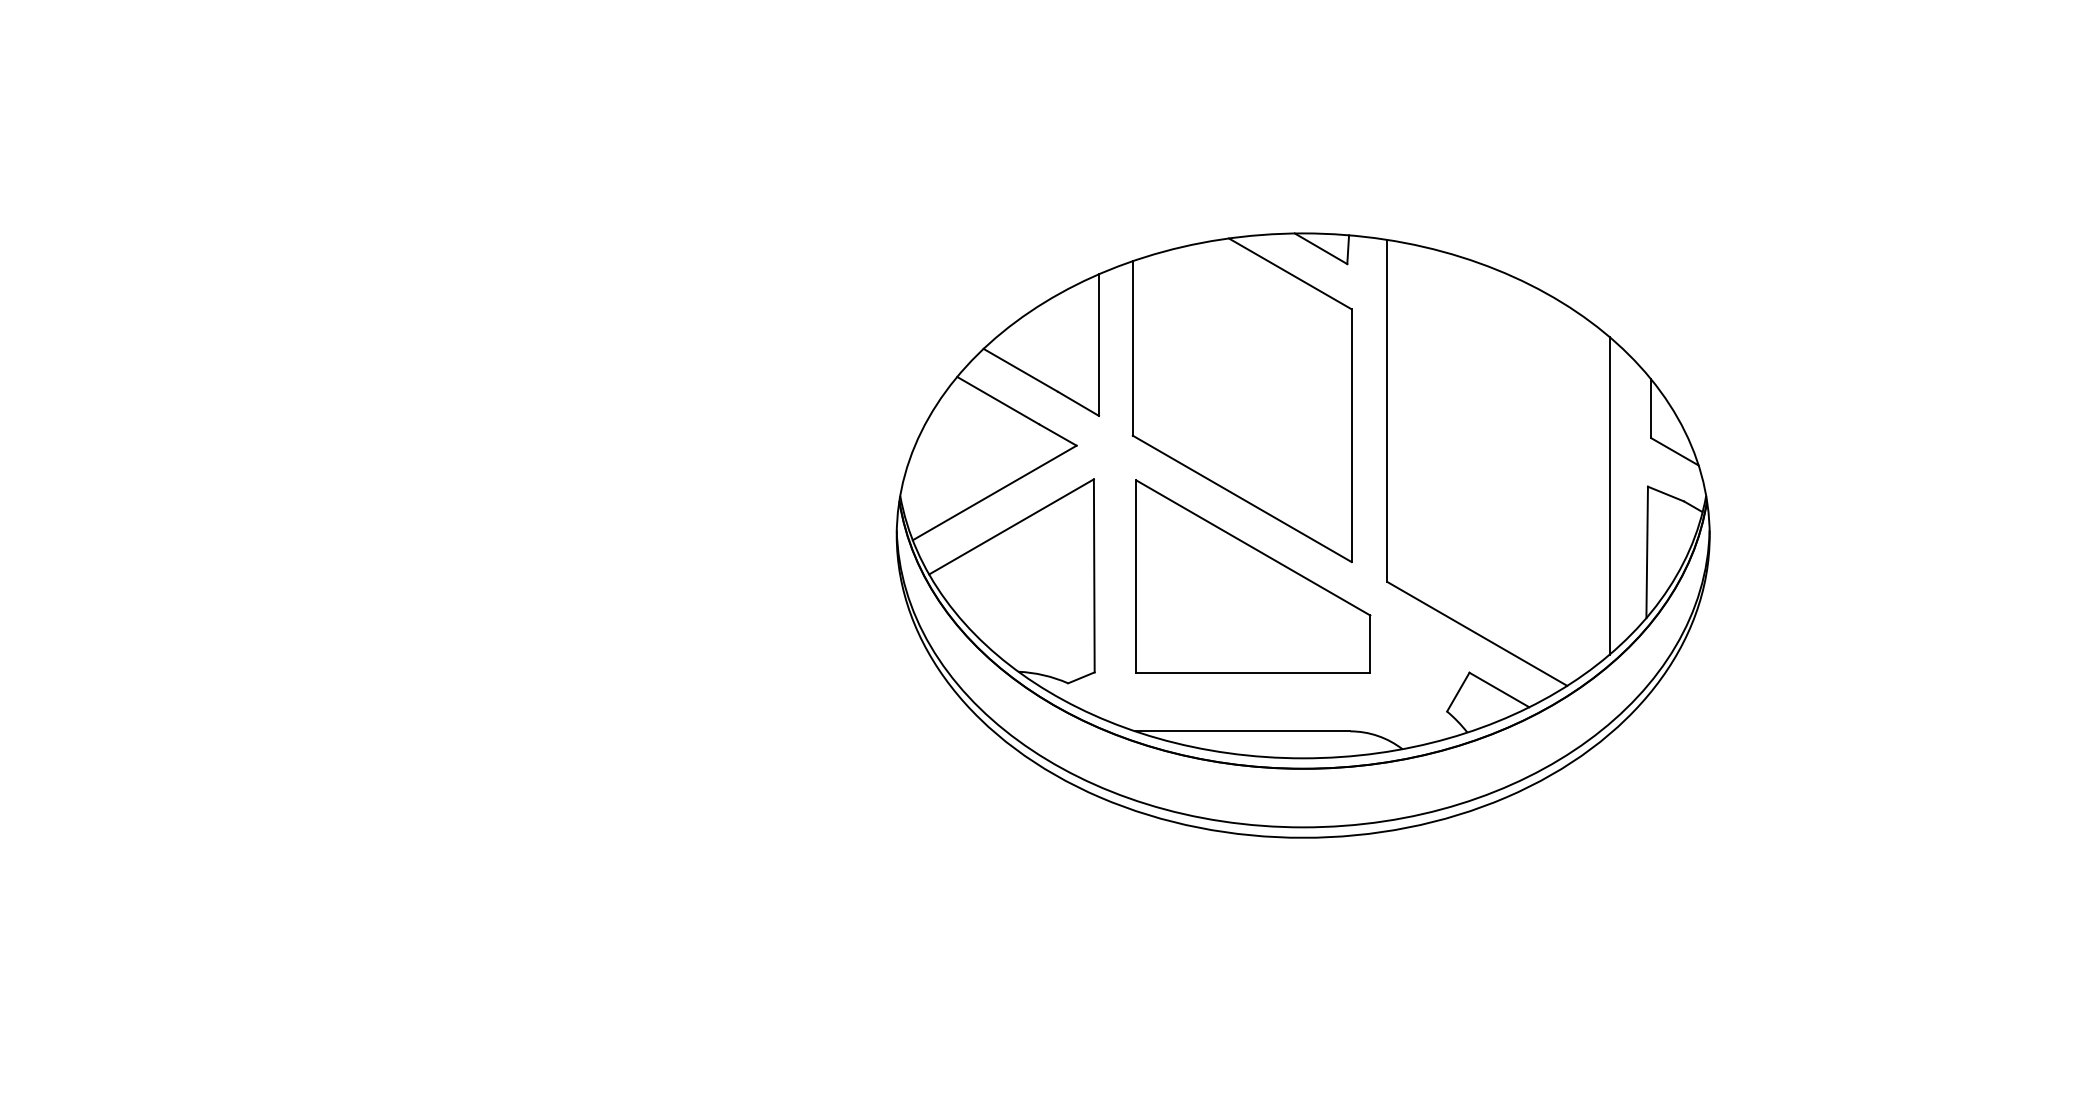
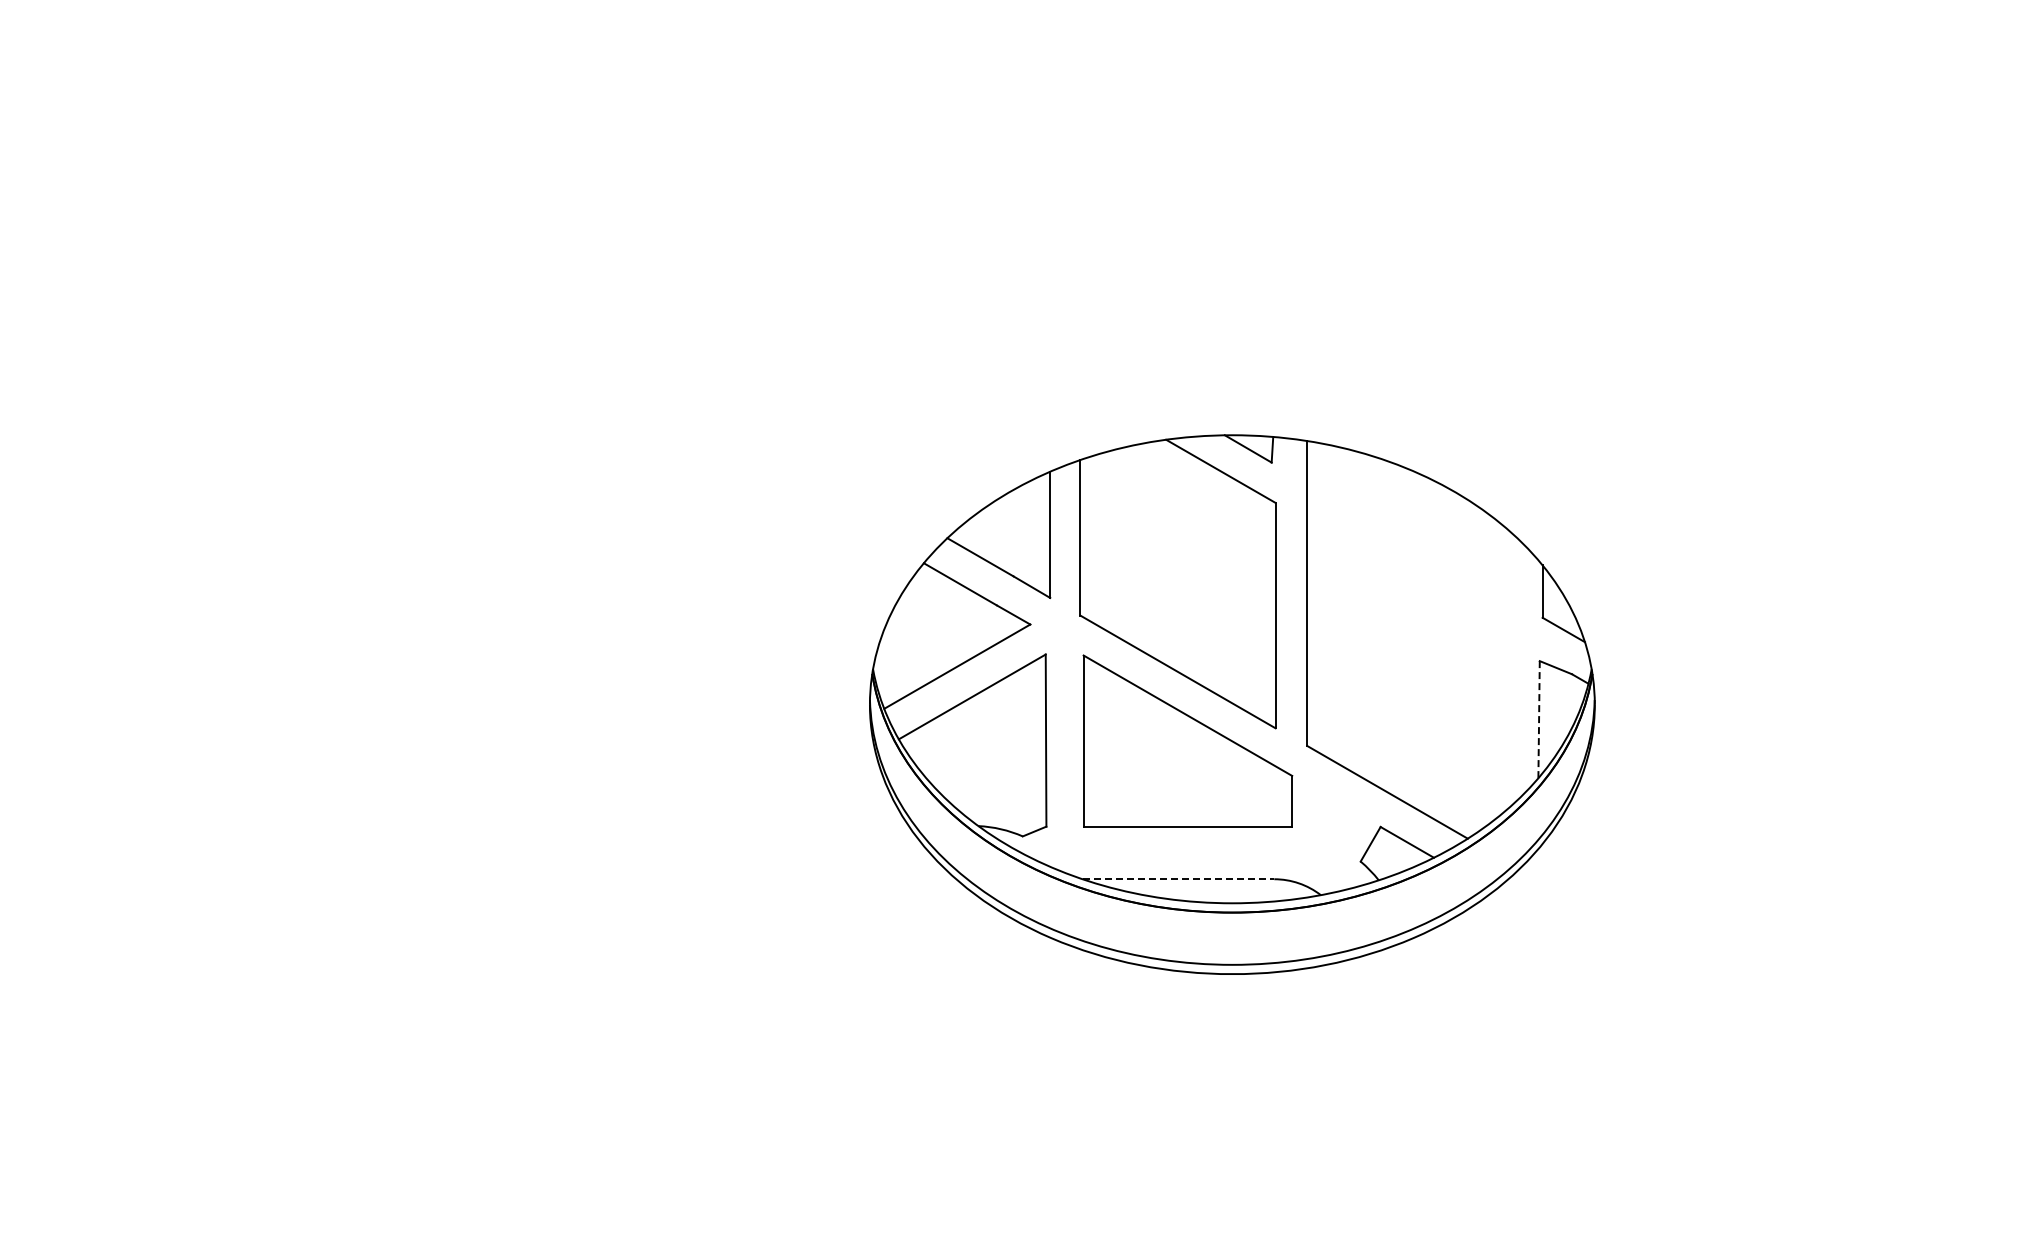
line: (1609, 495) -> (1505, 668), removed
line: (1647, 552) -> (1539, 719), solid -> dashed
line: (1242, 731) -> (1178, 879), solid -> dashed

